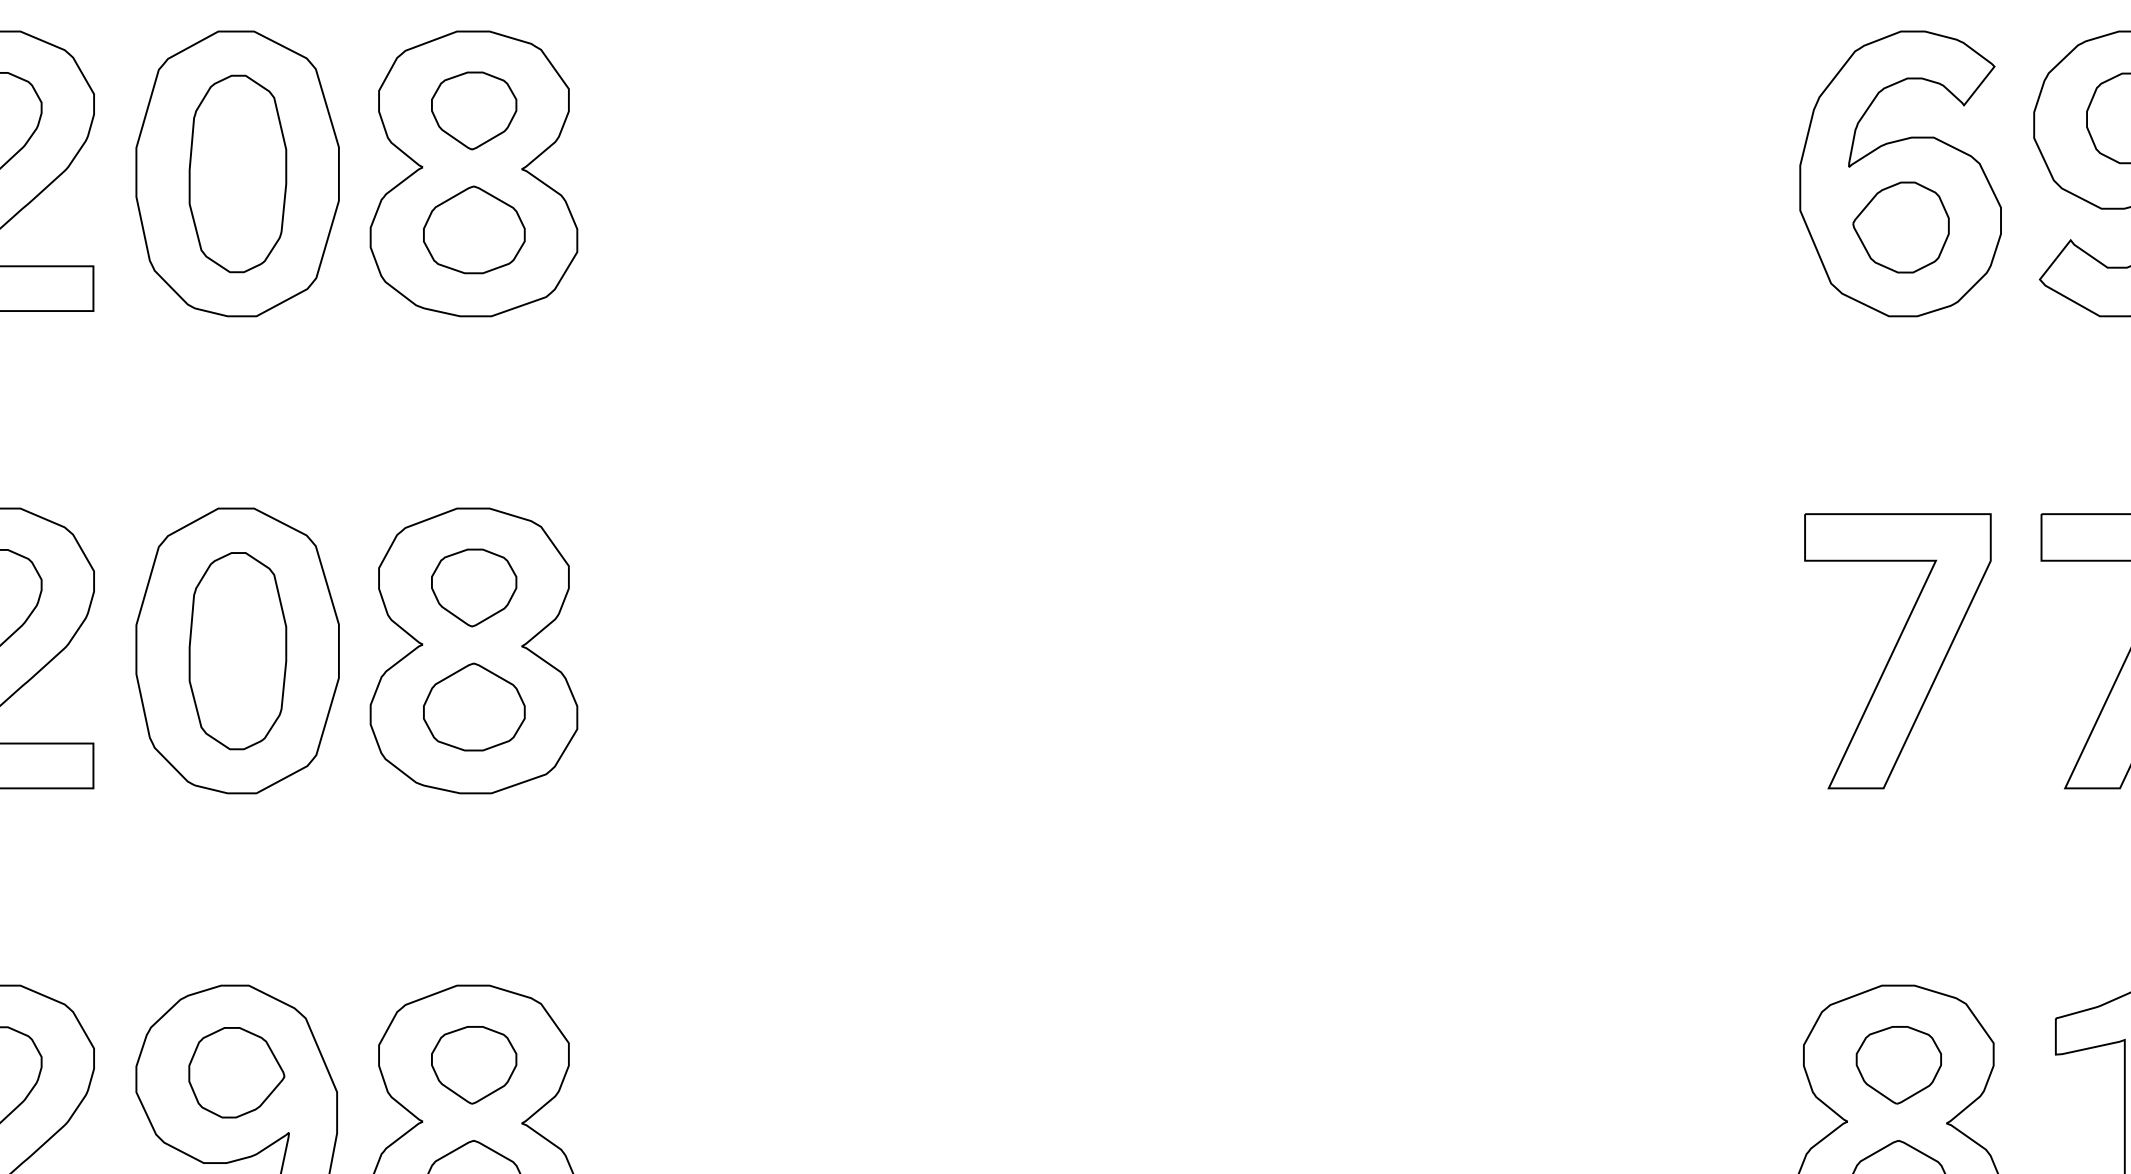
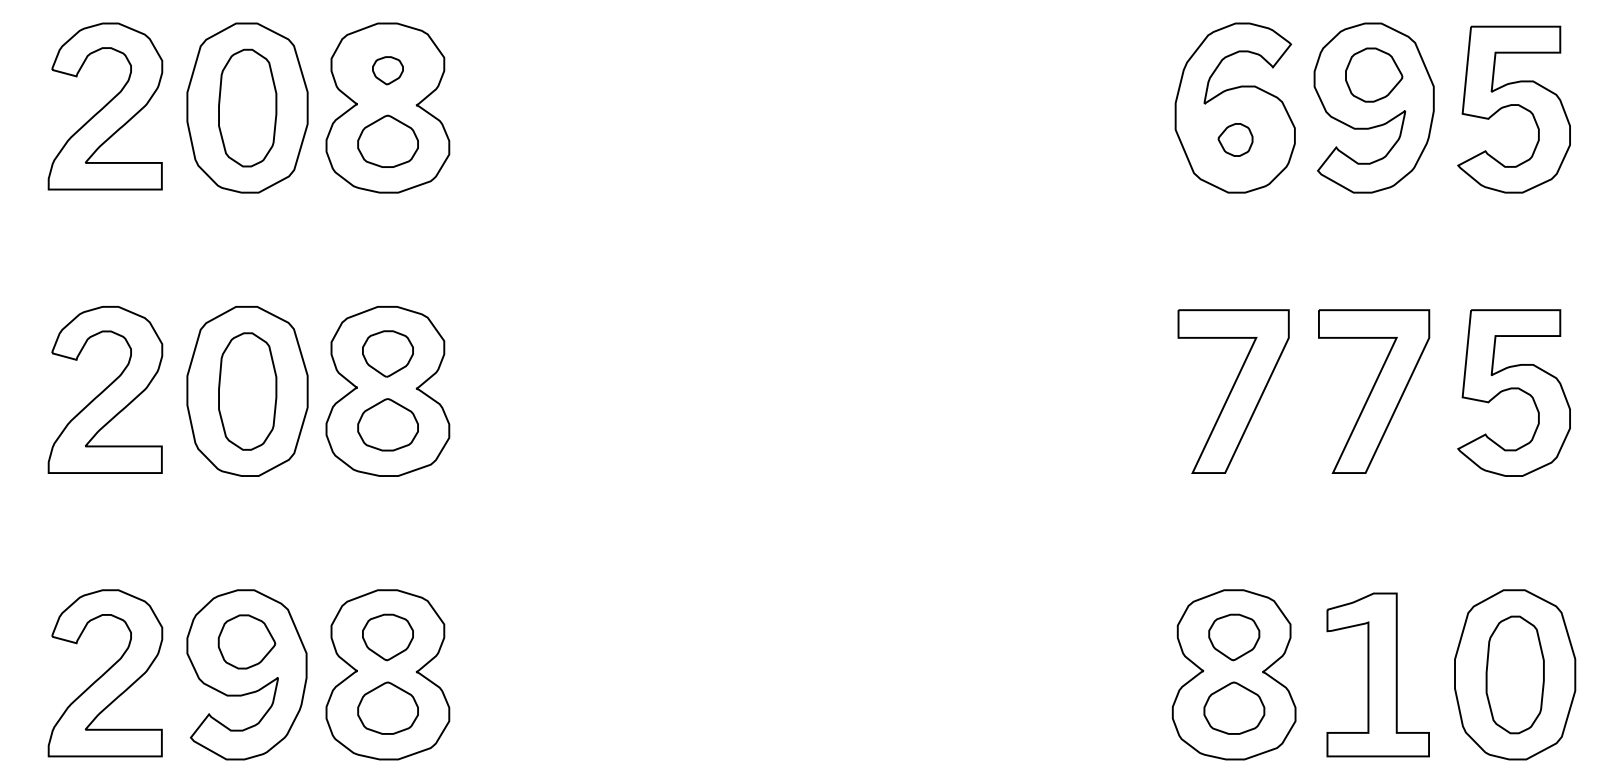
part: (473, 110) -> (387, 70), size x0.6
part: (1901, 226) -> (1235, 139), size x0.6

